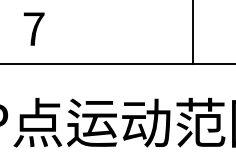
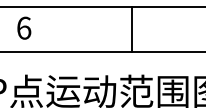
text: (34, 28) -> (24, 27), 7 -> 6

